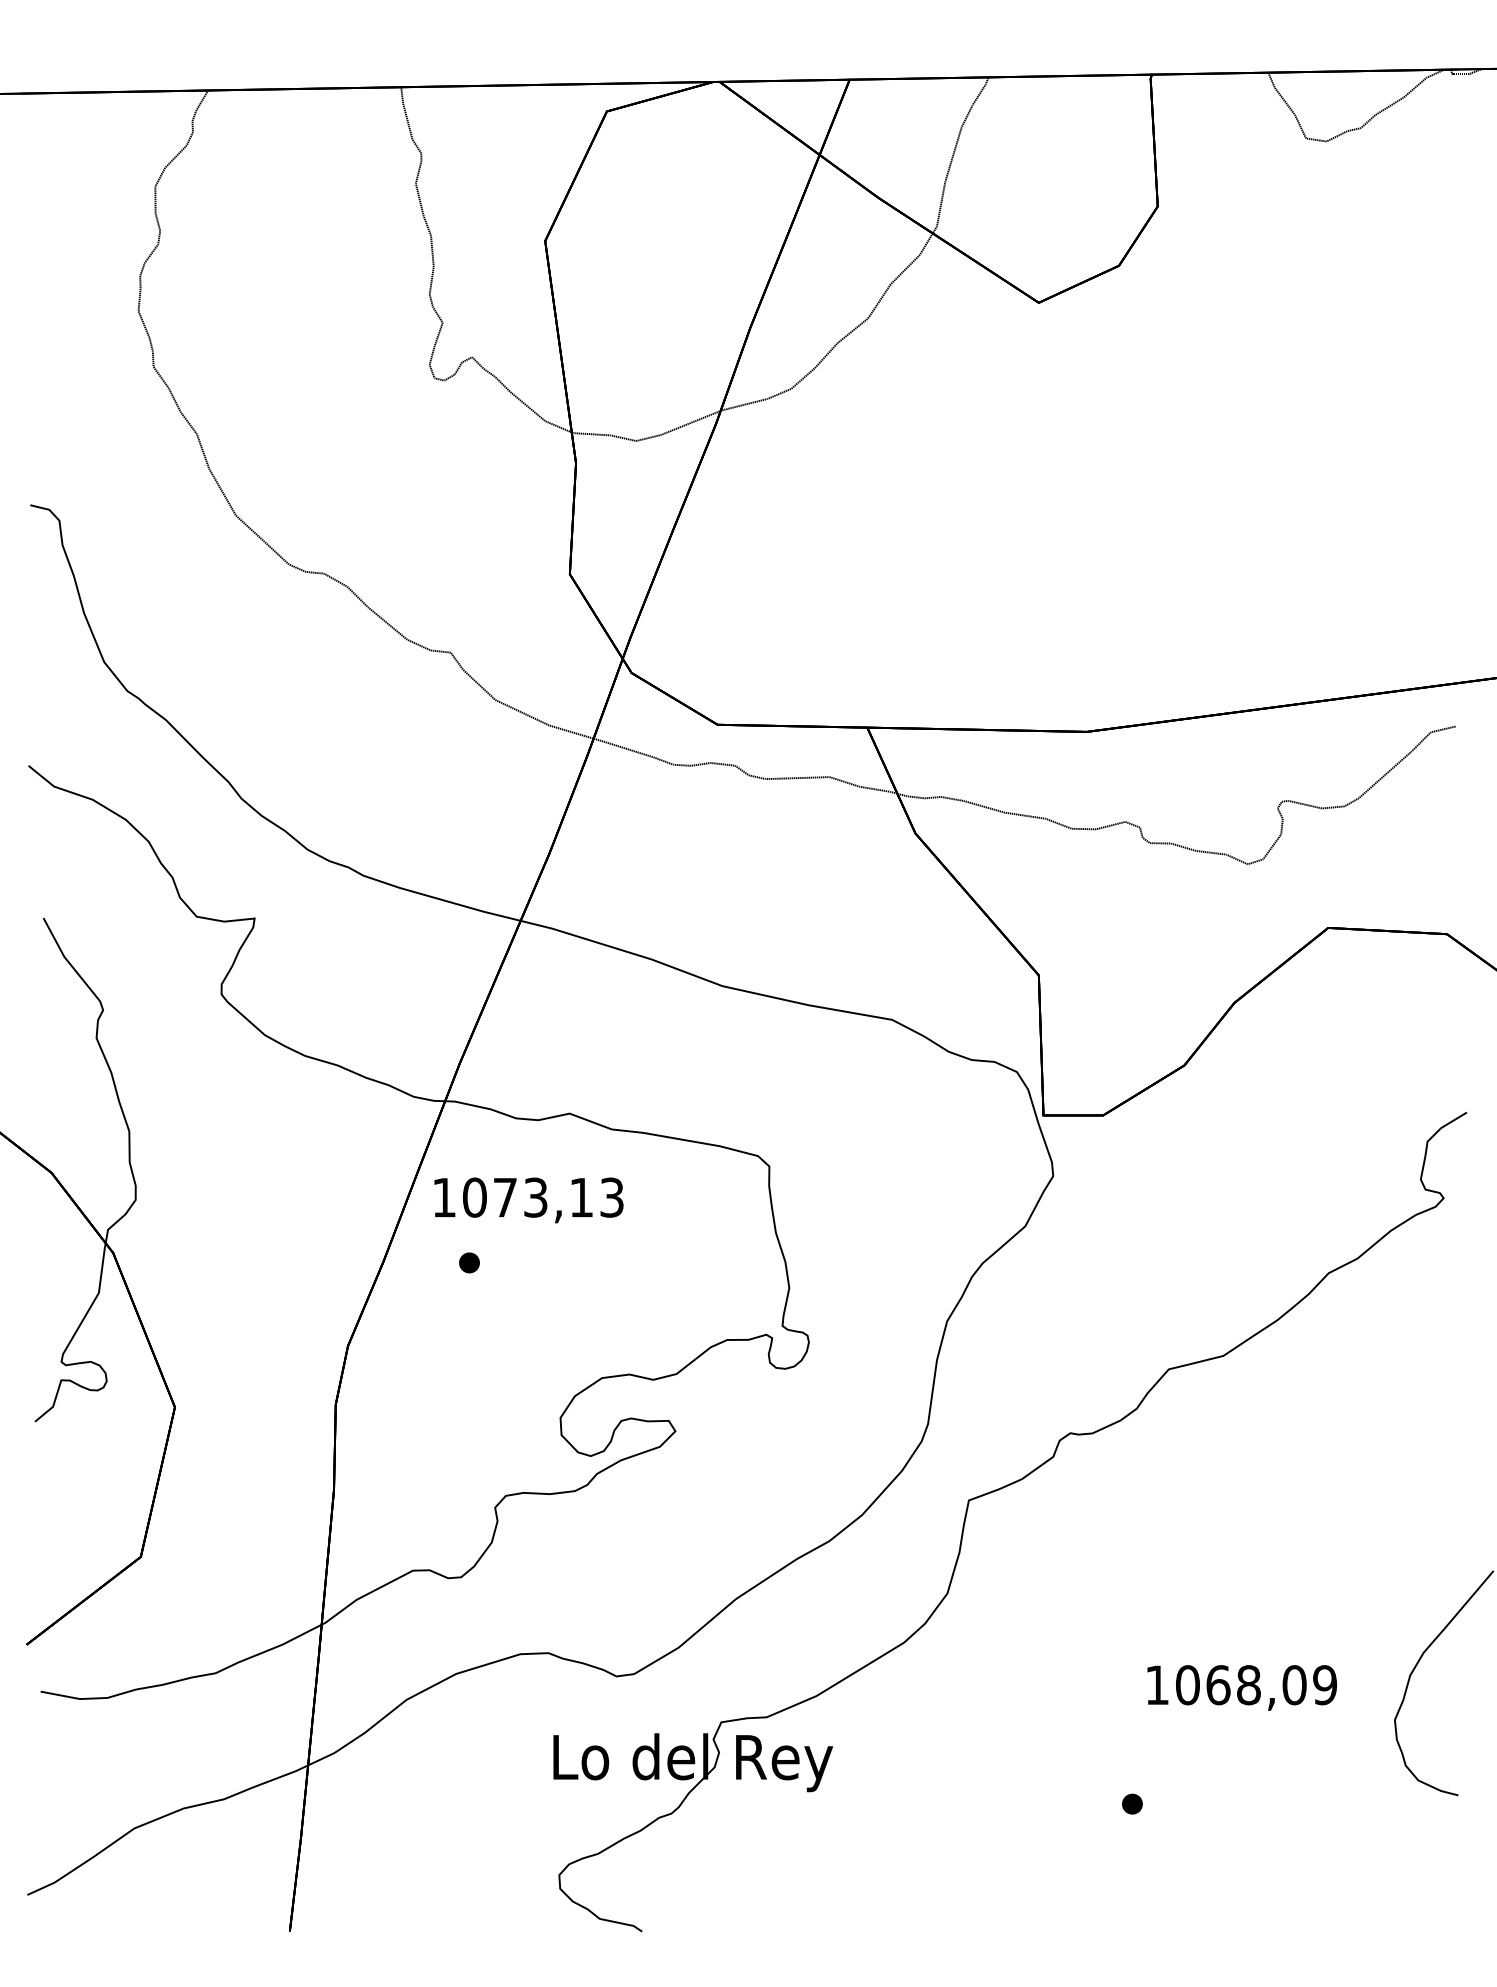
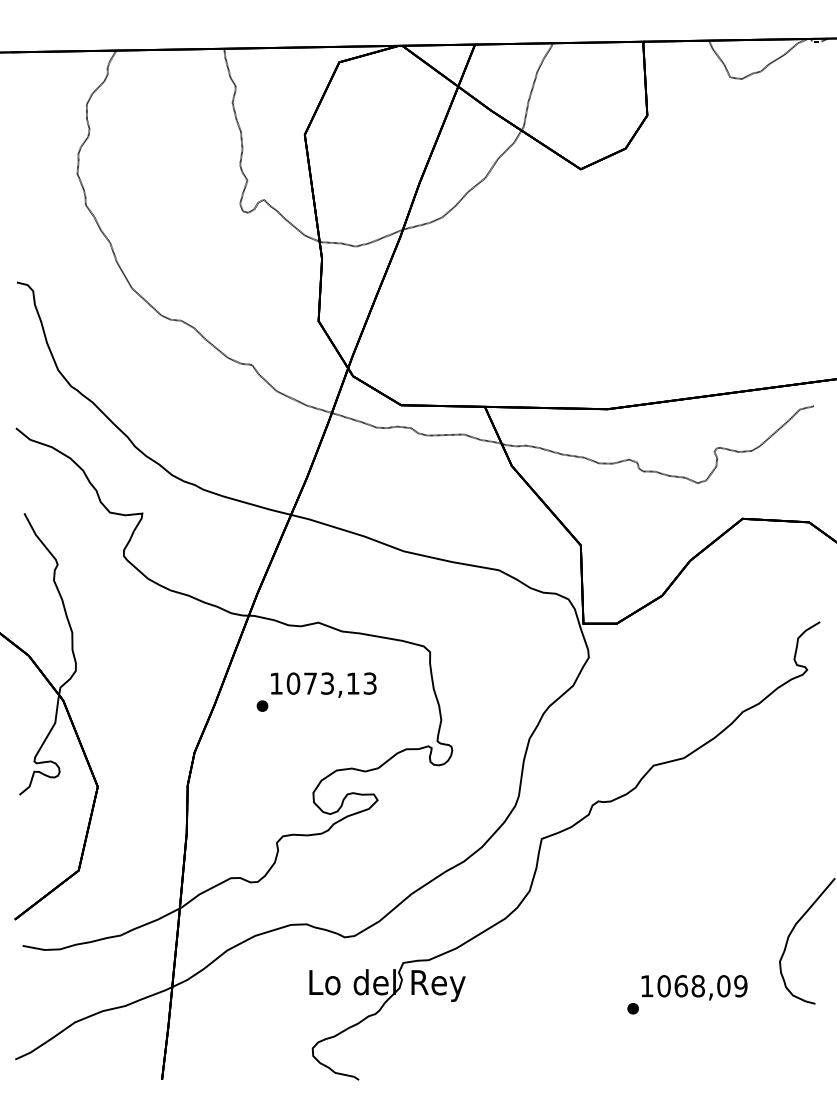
text: (528, 1199) -> (323, 684), moved
text: (1242, 1687) -> (694, 987), moved

